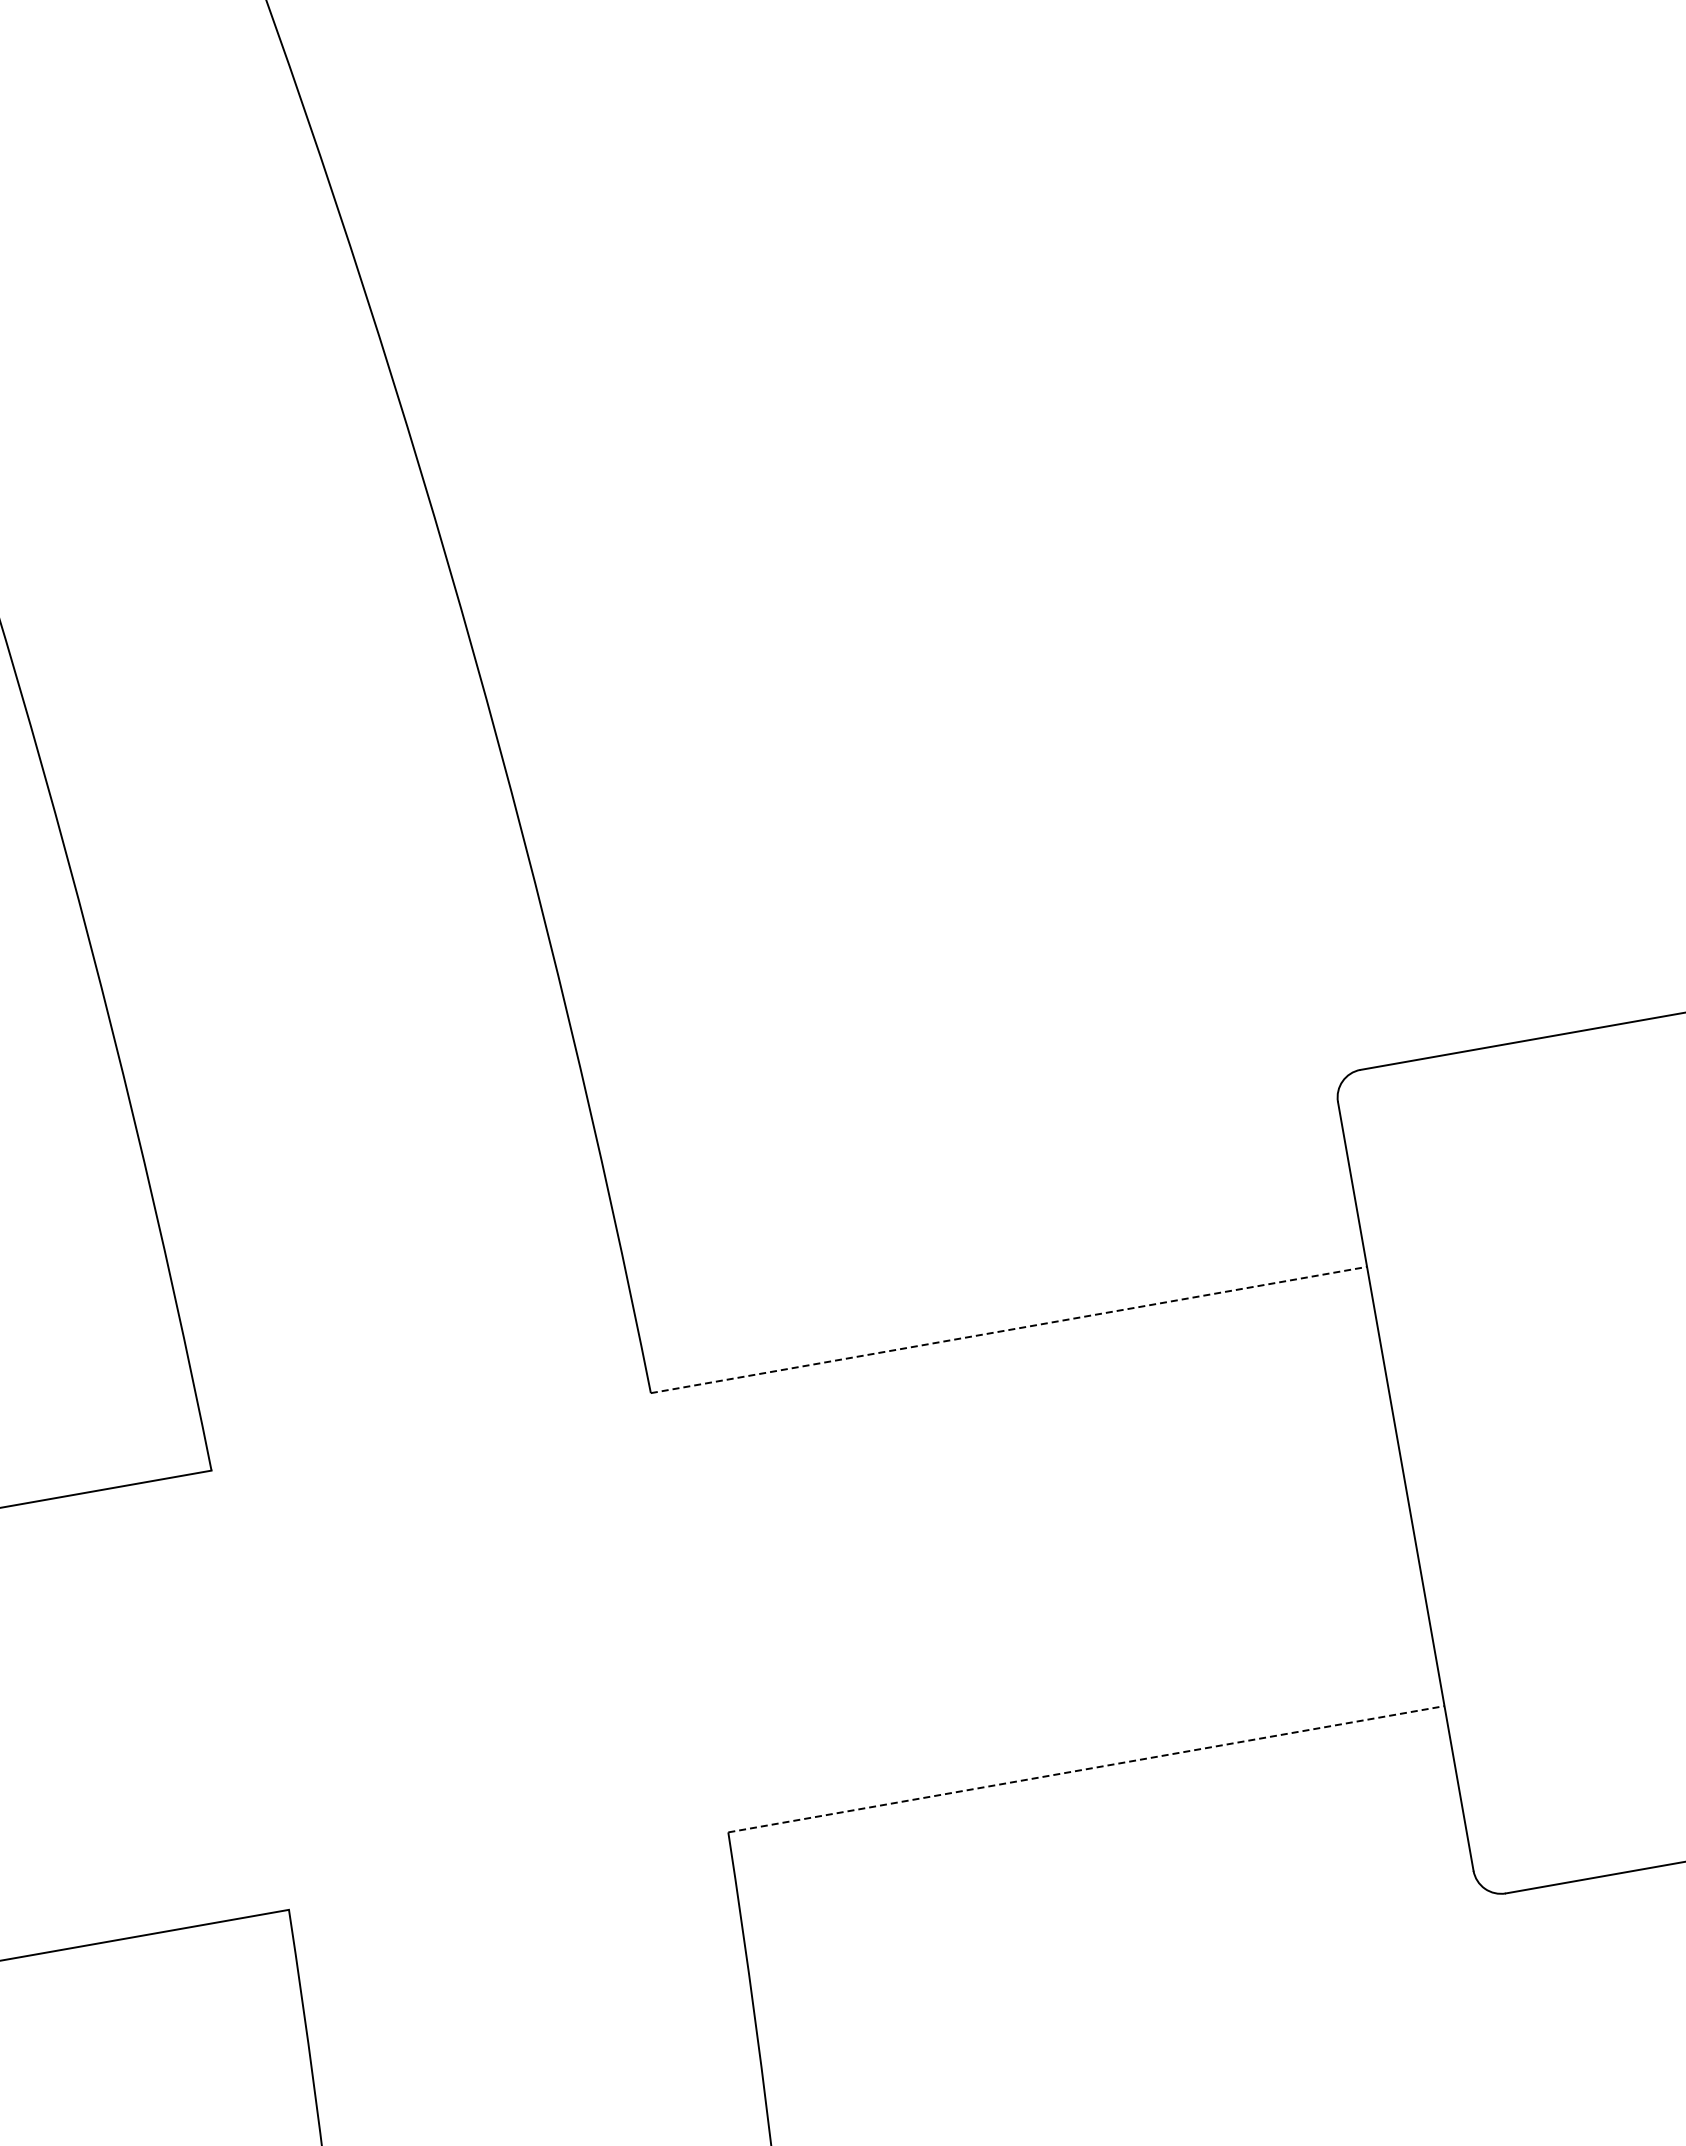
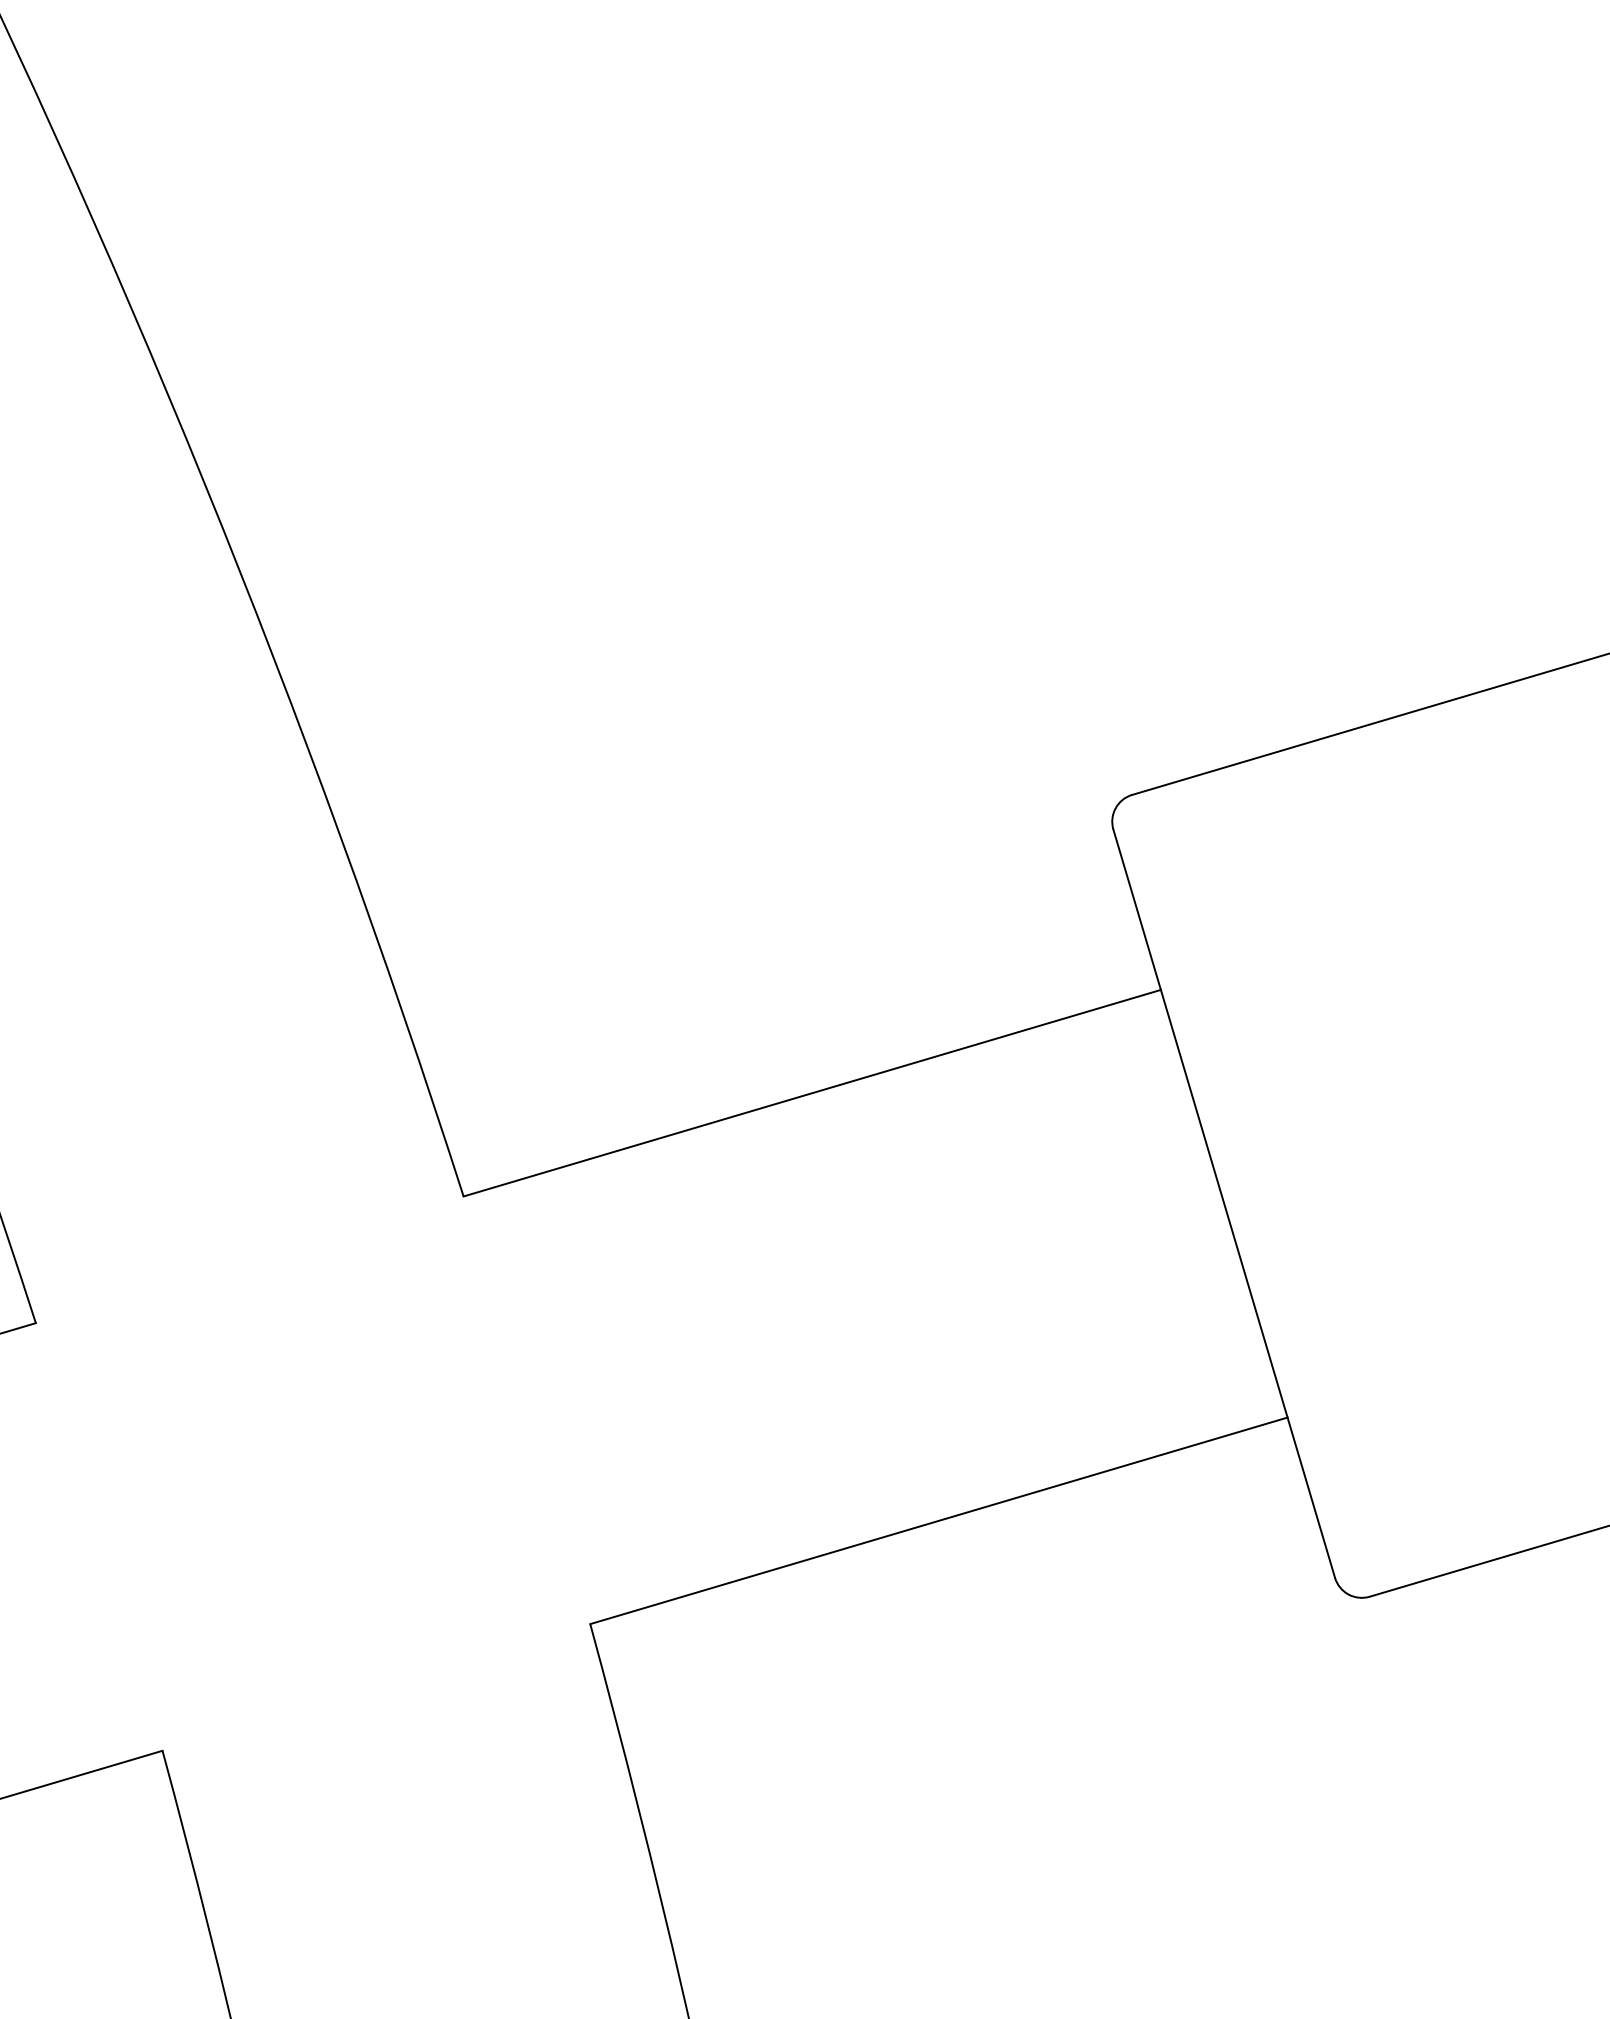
line: (1008, 1330) -> (811, 1093), dashed -> solid
line: (1086, 1769) -> (939, 1521), dashed -> solid

